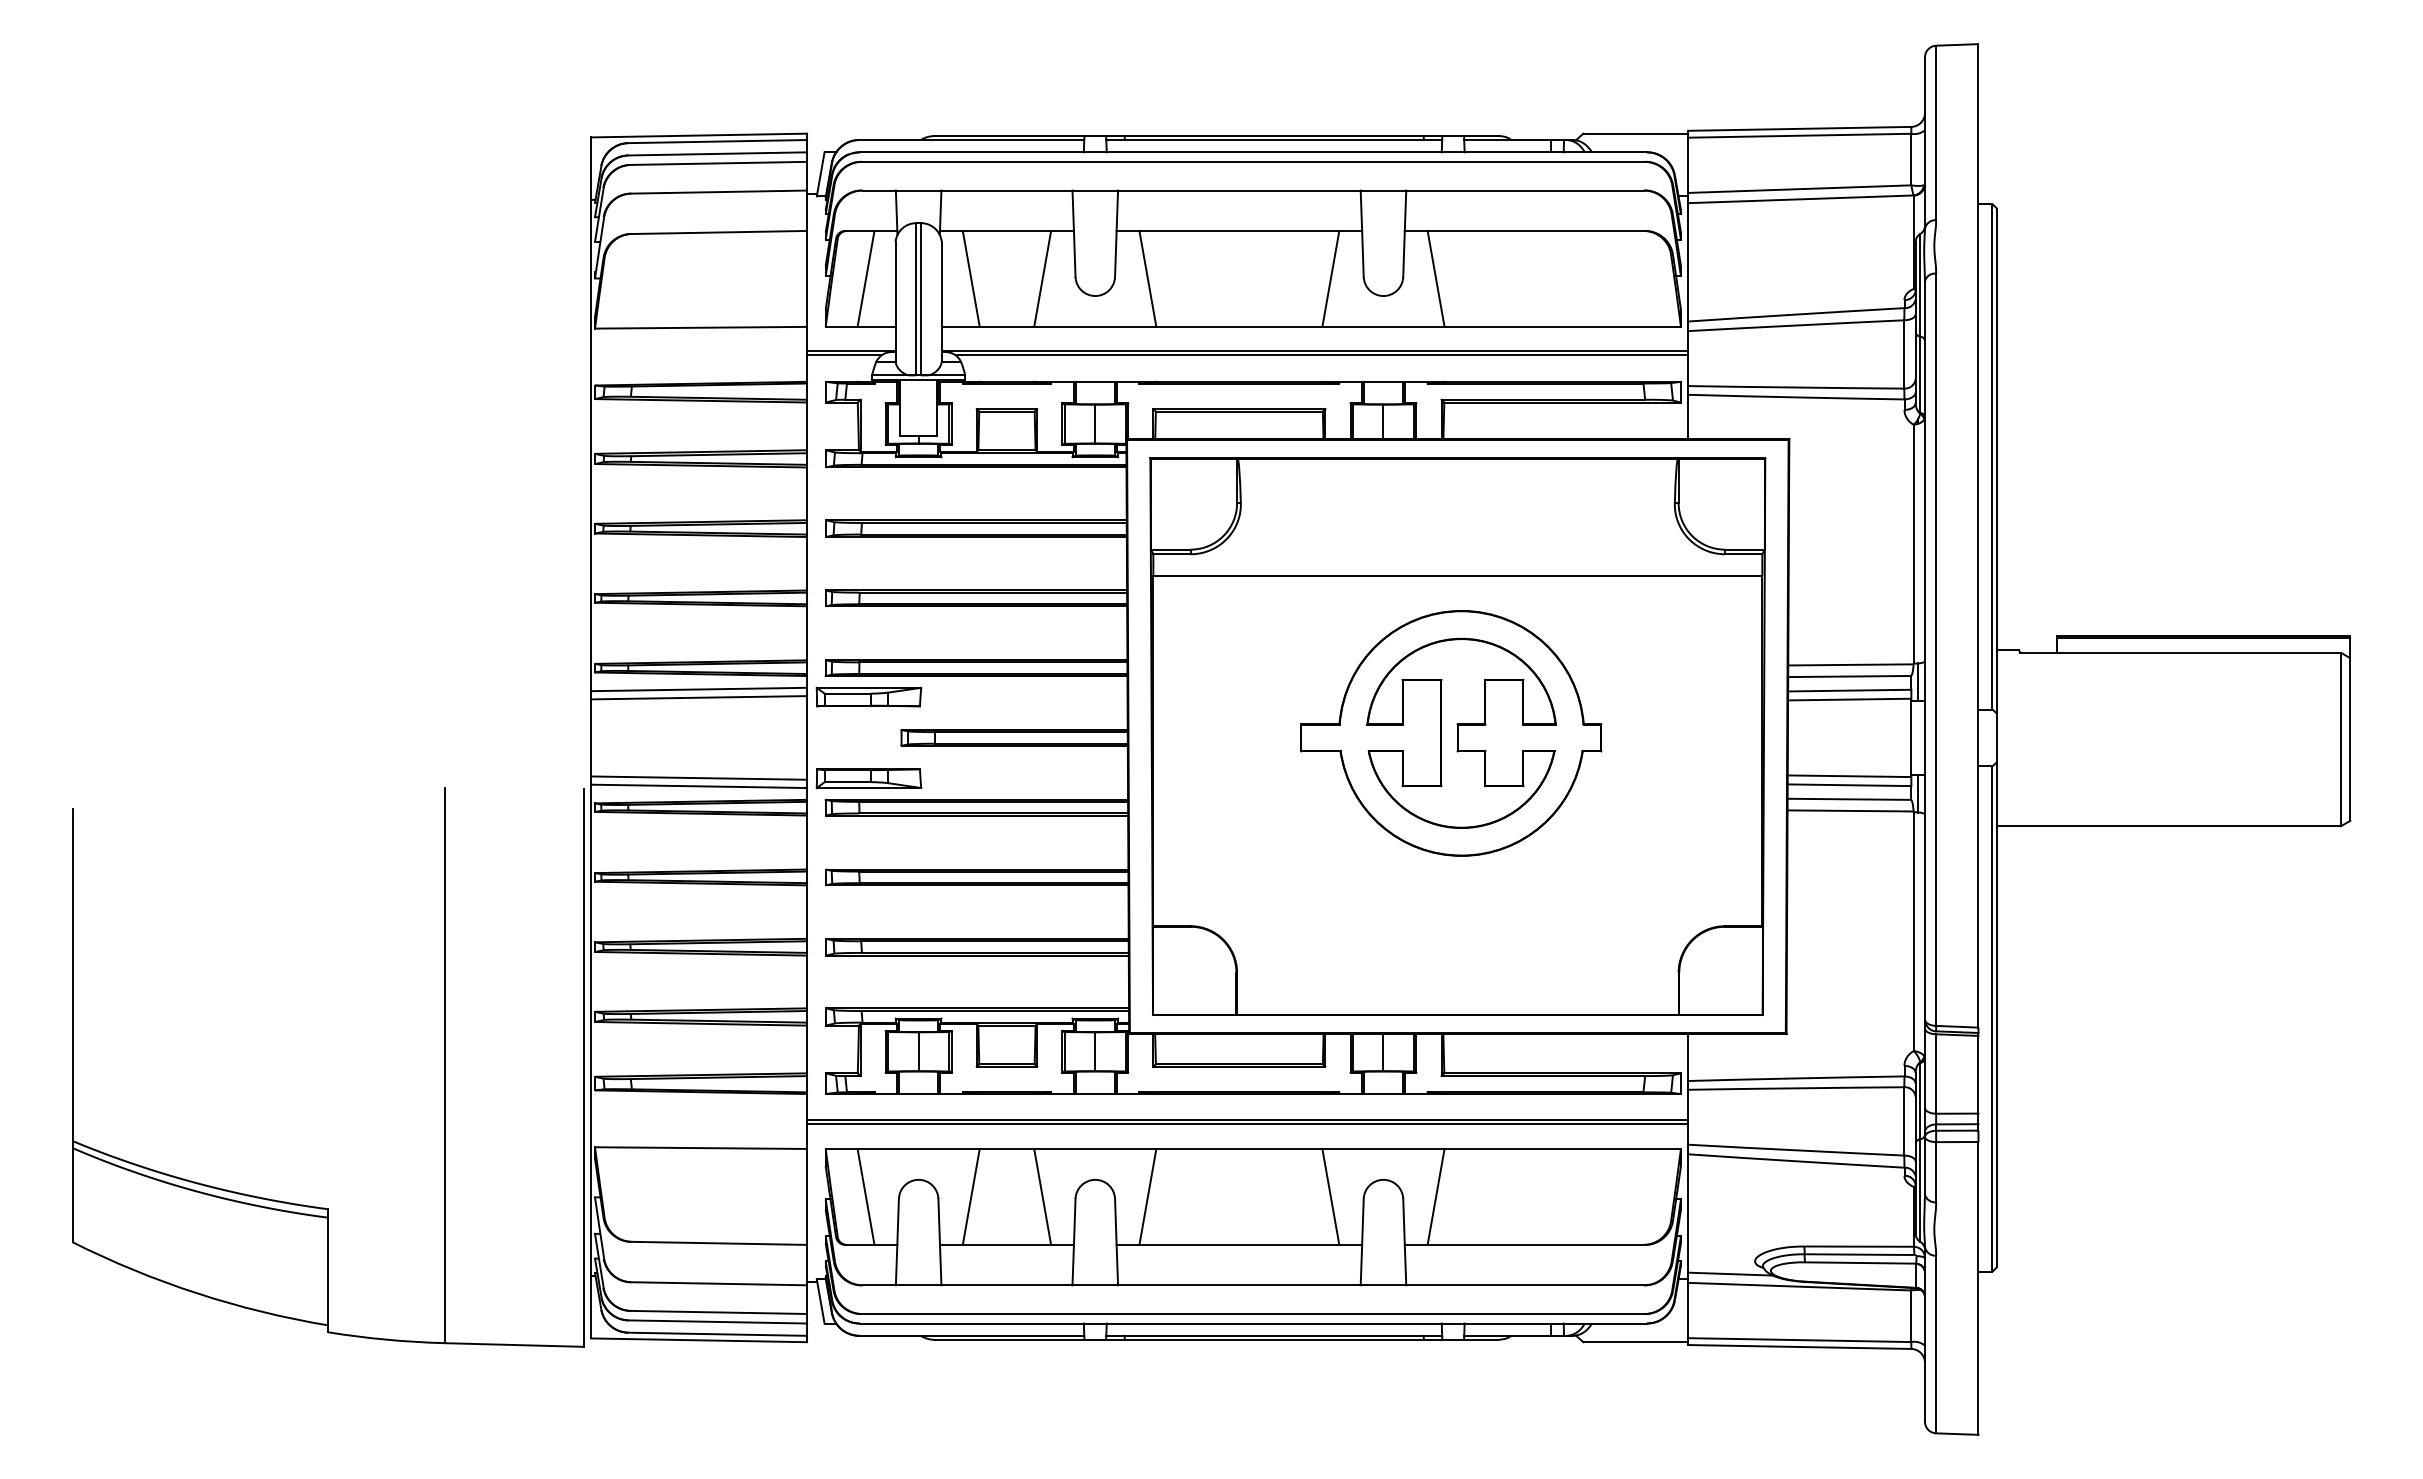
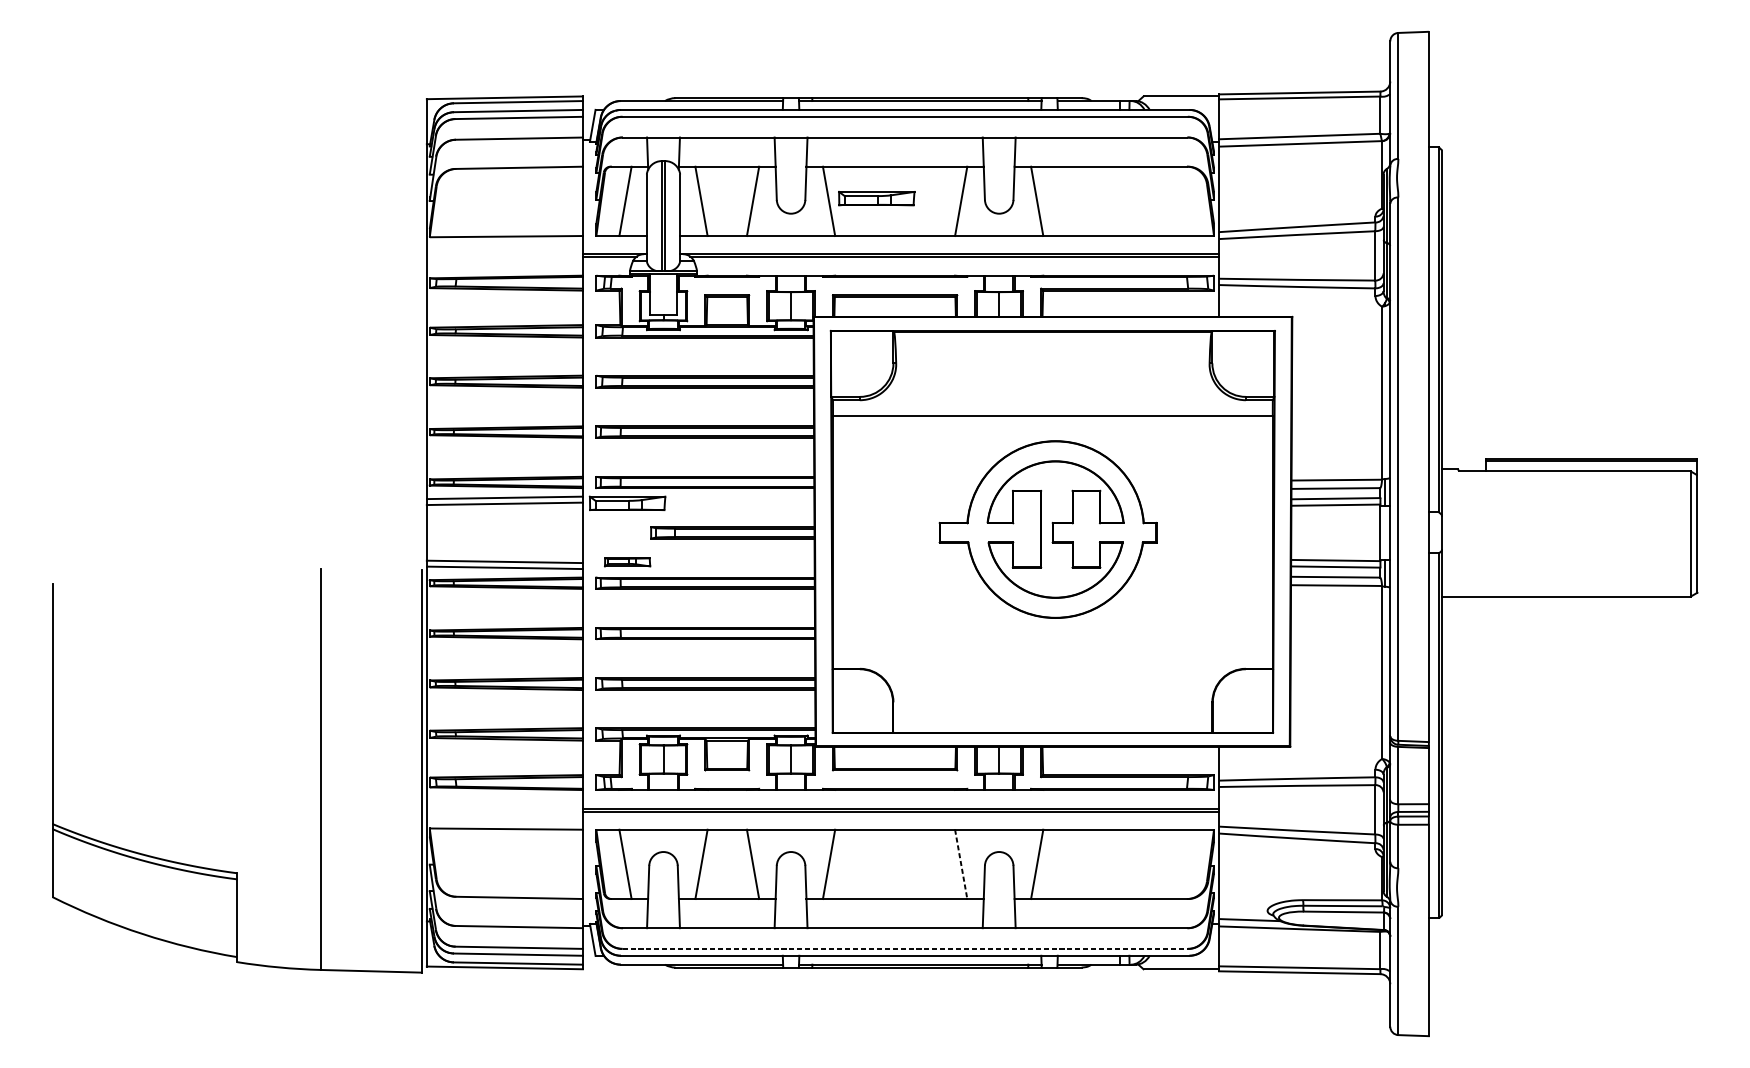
part: (1213, 274) -> (876, 198), added
part: (868, 778) -> (627, 562), size x0.6
line: (1330, 1196) -> (960, 864), solid -> dashed
line: (1253, 1313) -> (905, 948), solid -> dashed

